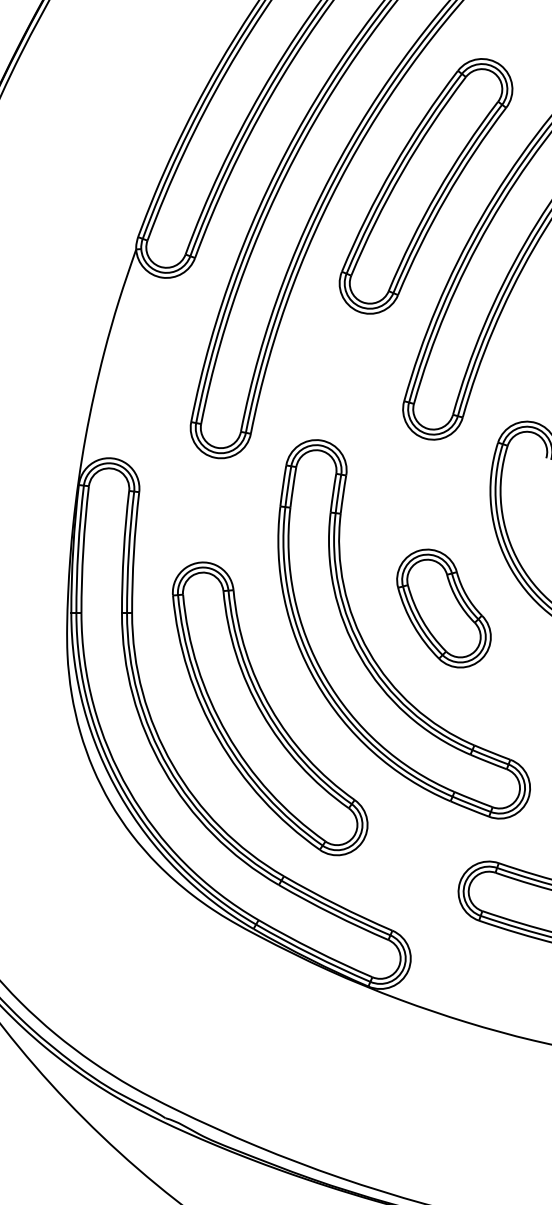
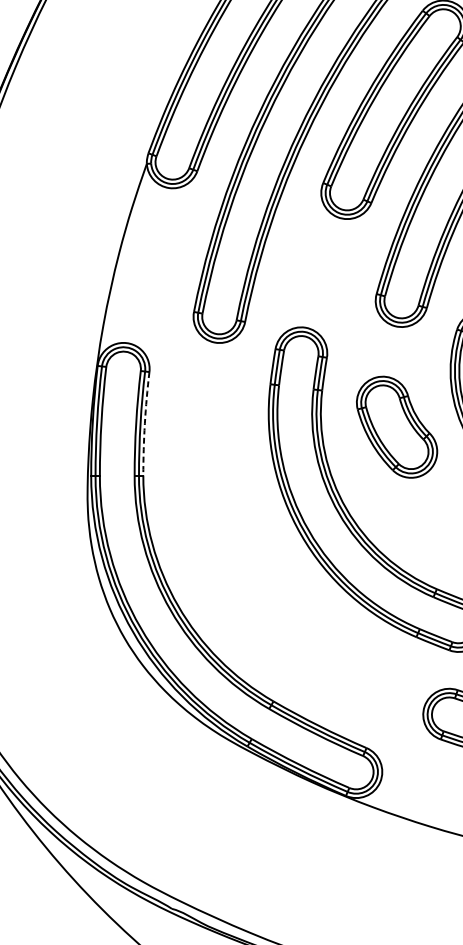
arc: (133, 552) -> (144, 423), solid -> dashed
part: (443, 608) -> (396, 427), moved
part: (270, 708) -> (262, 557), removed

